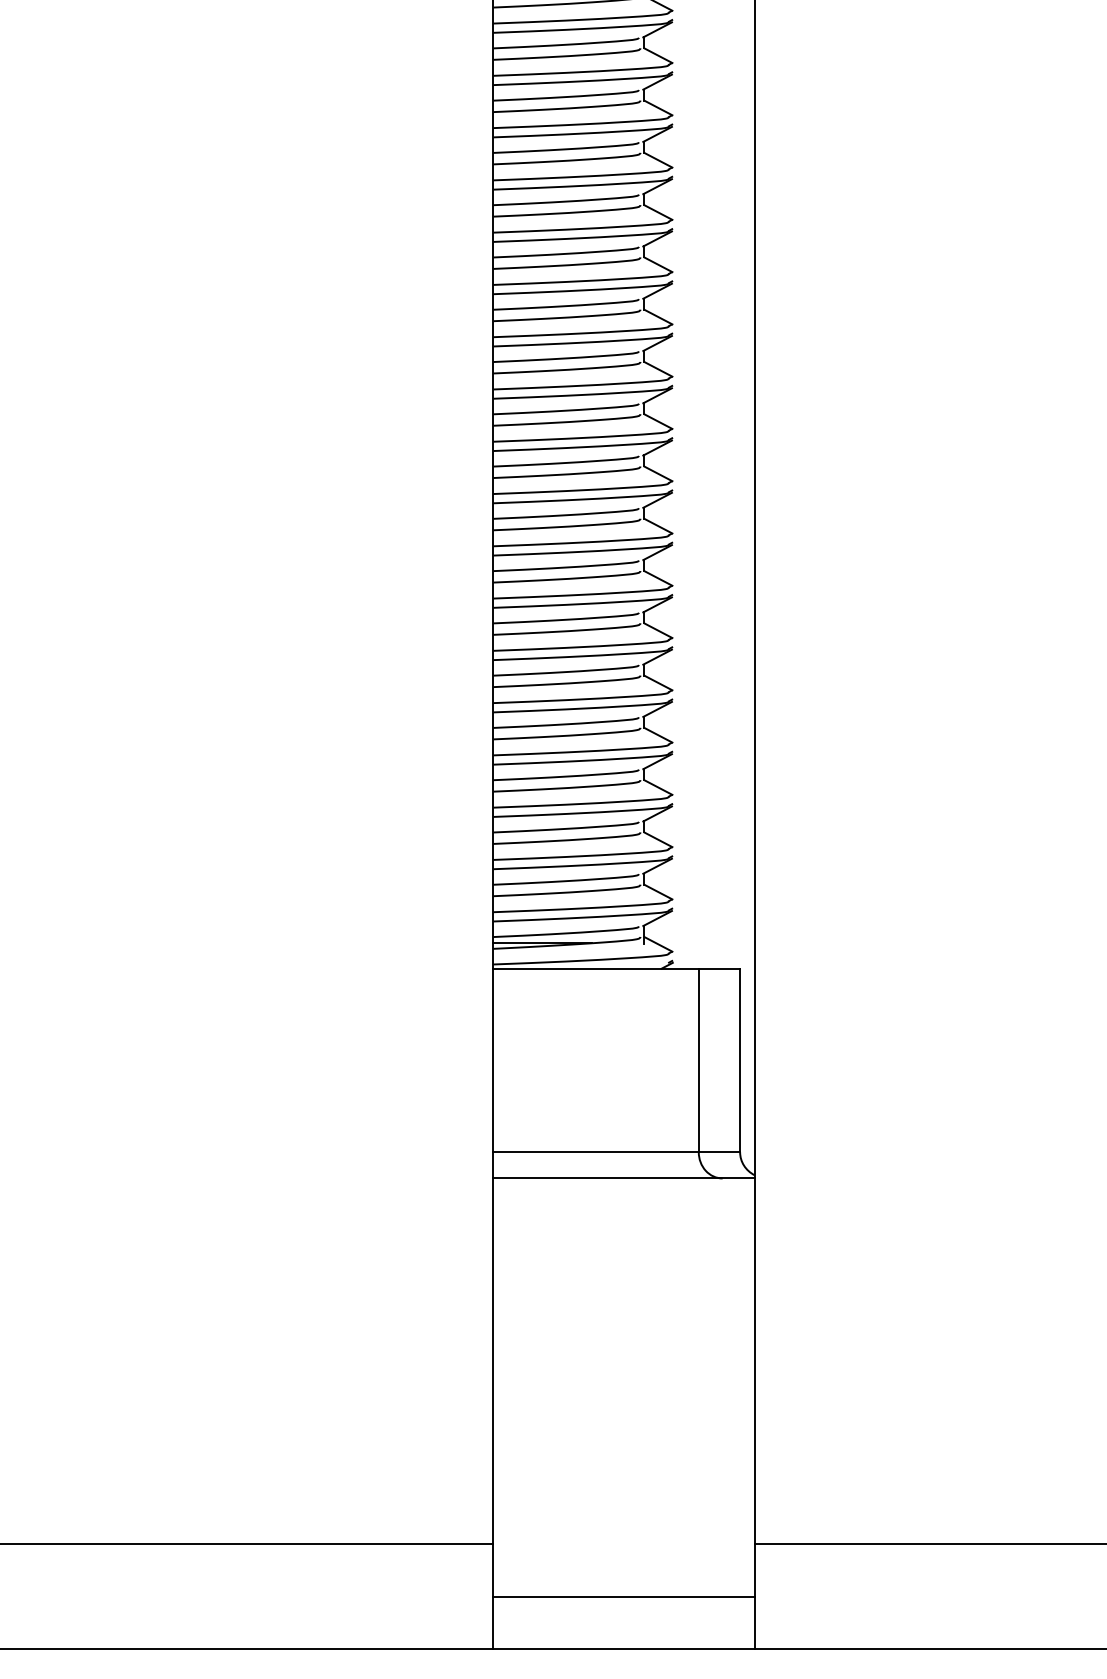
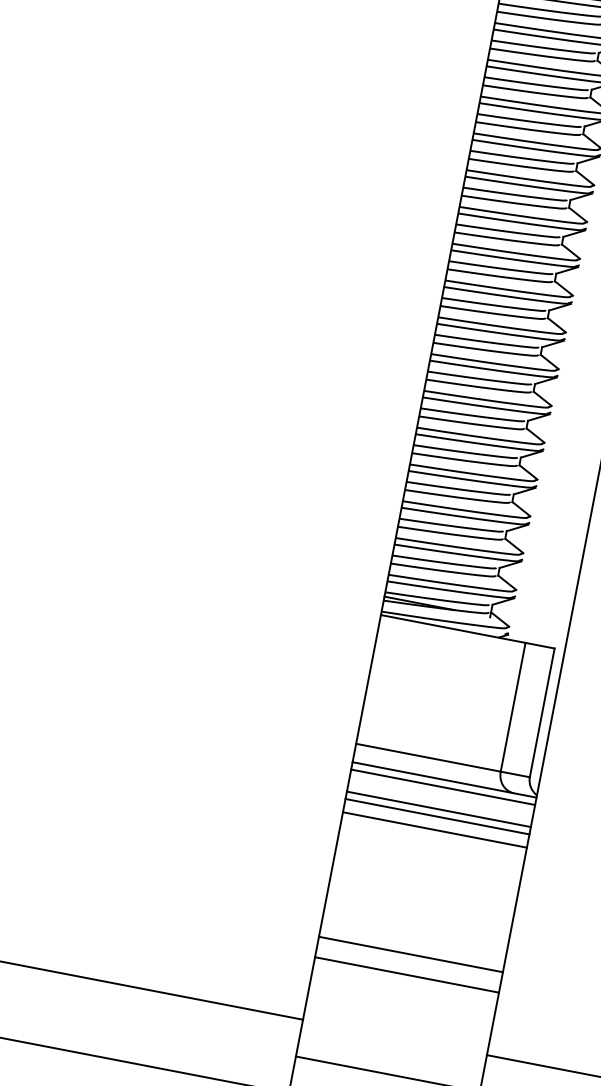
line: (623, 1188) -> (442, 786), added
line: (623, 1220) -> (438, 809), added
line: (623, 1230) -> (437, 816), added
line: (623, 1249) -> (434, 829), added
line: (623, 1426) -> (410, 954), added
line: (623, 1455) -> (406, 974), added

